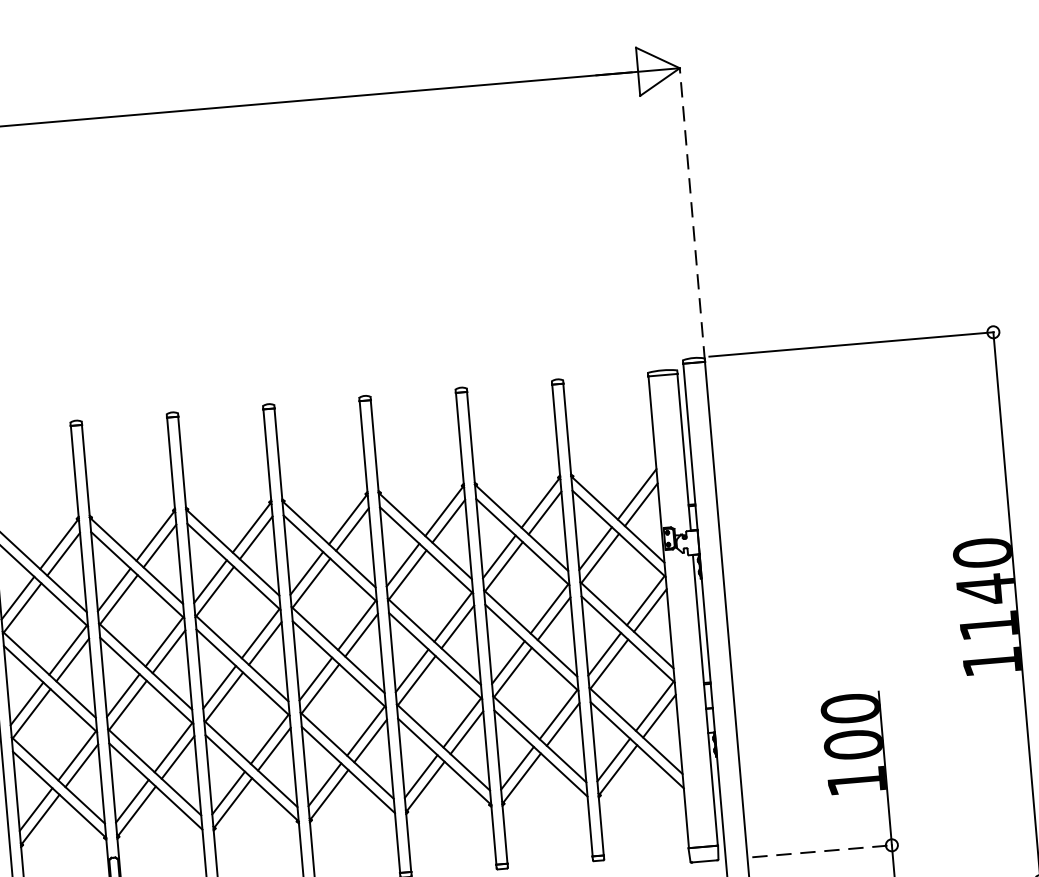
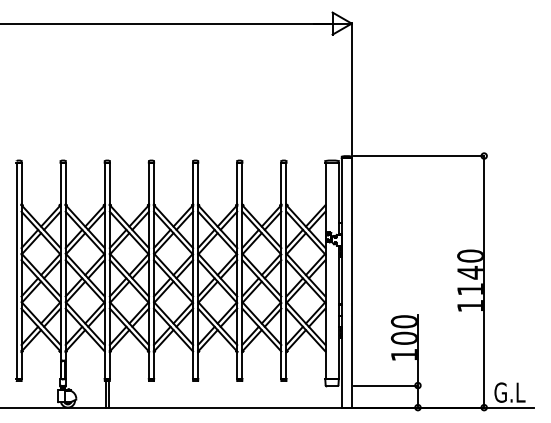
line: (691, 214) -> (351, 90), dashed -> solid
line: (823, 851) -> (386, 385), dashed -> solid

